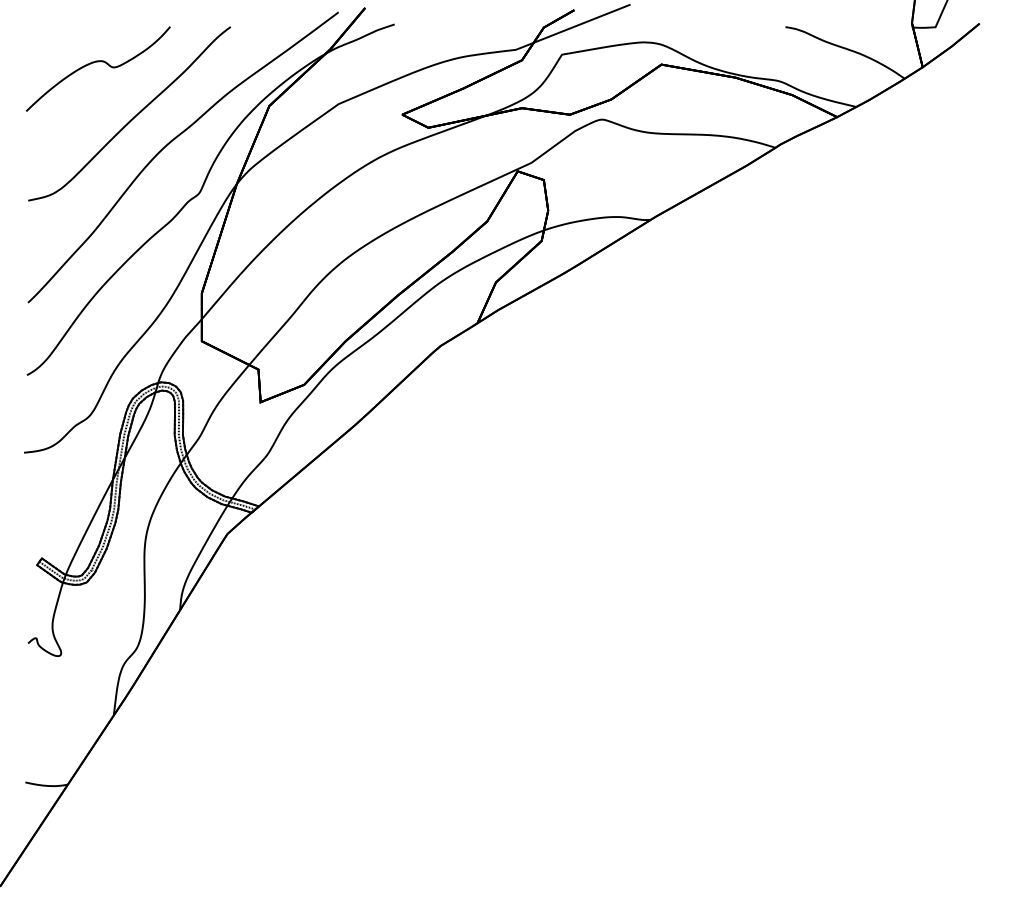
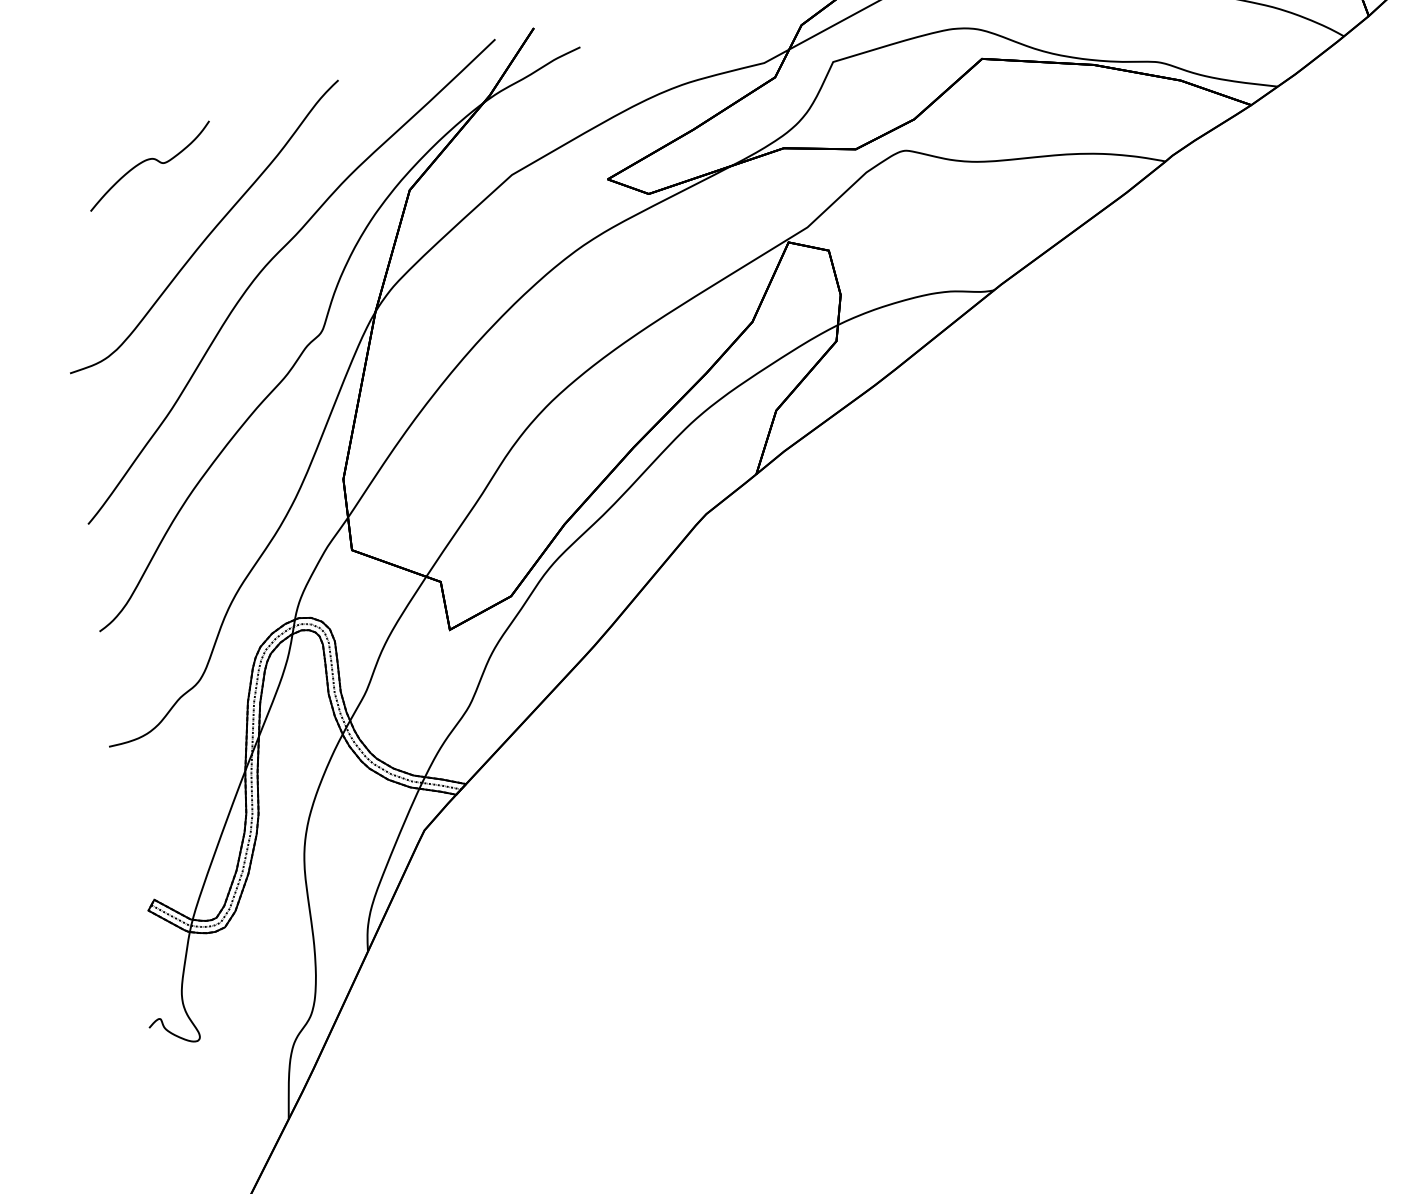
part: (97, 68) -> (148, 165), size x0.6

